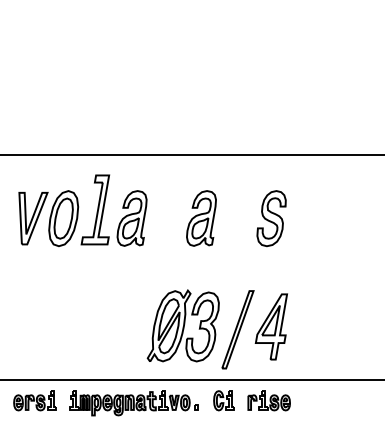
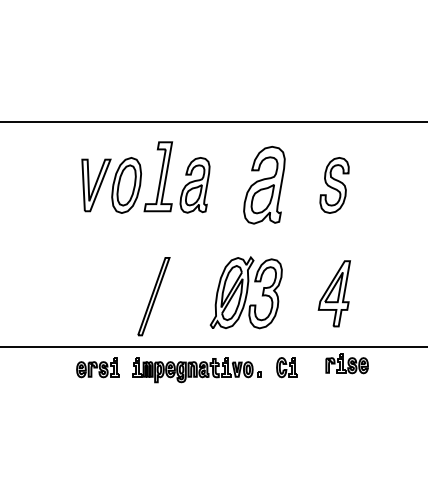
part: (201, 218) -> (264, 185), size x1.4
part: (237, 329) -> (153, 296), moved
part: (268, 400) -> (346, 363), moved

